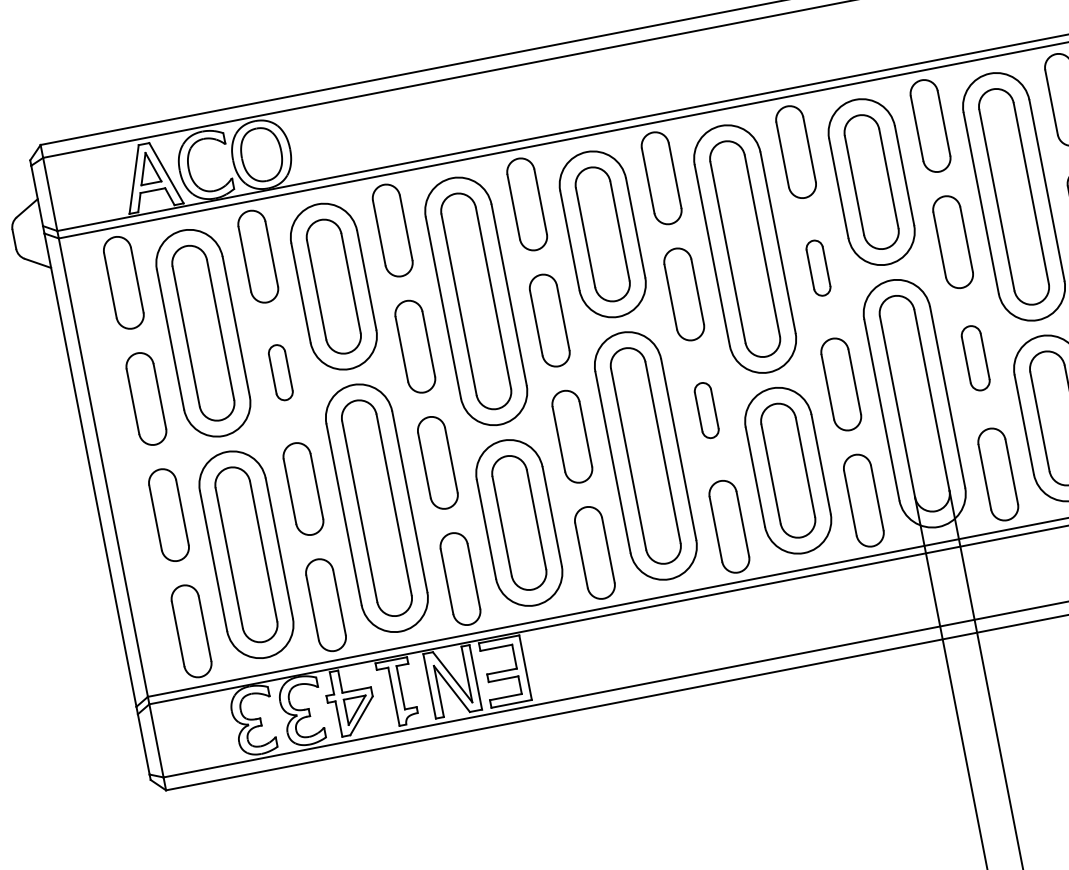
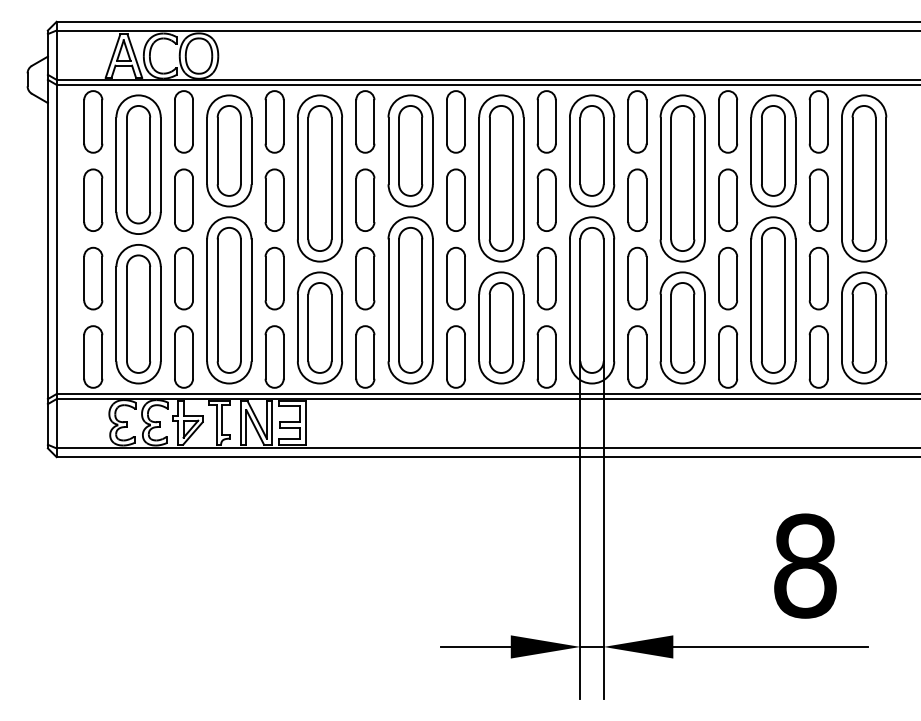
part: (818, 267) -> (546, 199), size x1.67
part: (975, 358) -> (637, 278), size x1.43
part: (279, 371) -> (183, 199), size x1.67
part: (705, 410) -> (455, 278), size x1.67

